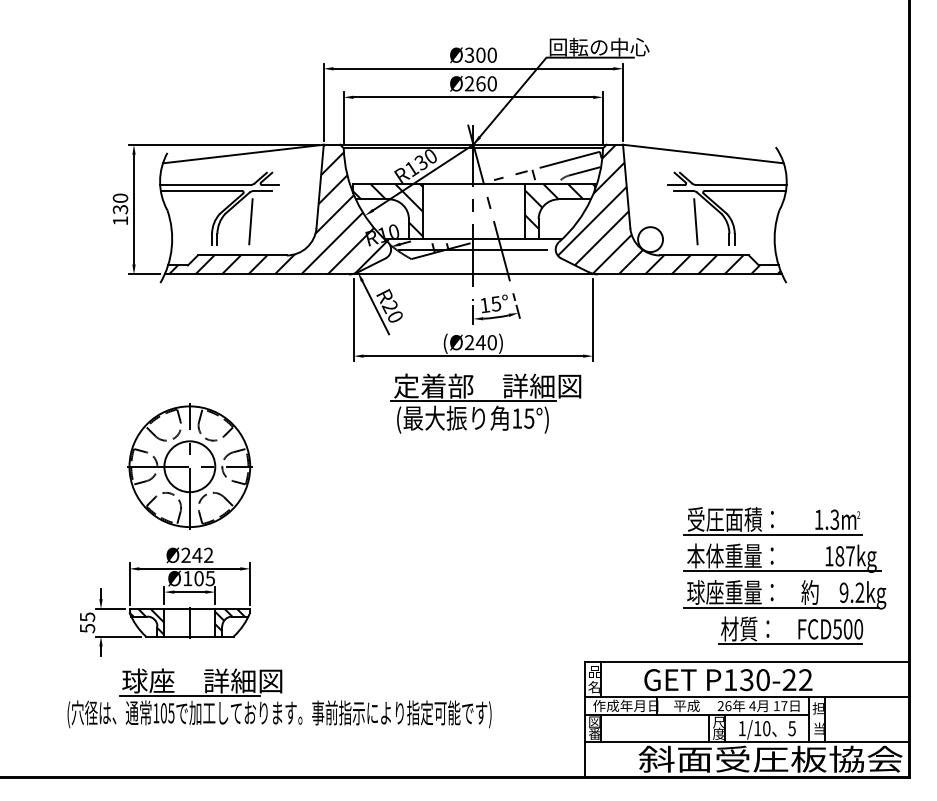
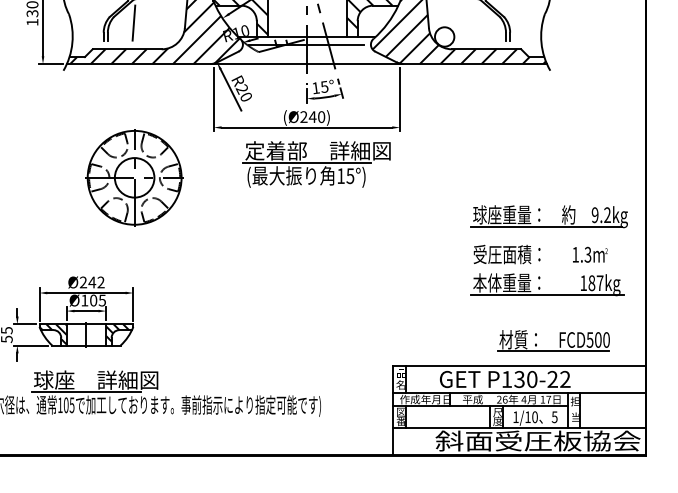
line: (695, 221) -> (479, 22), removed
part: (189, 466) -> (134, 177), moved
line: (772, 534) -> (539, 266), removed
part: (773, 598) -> (540, 219), moved

